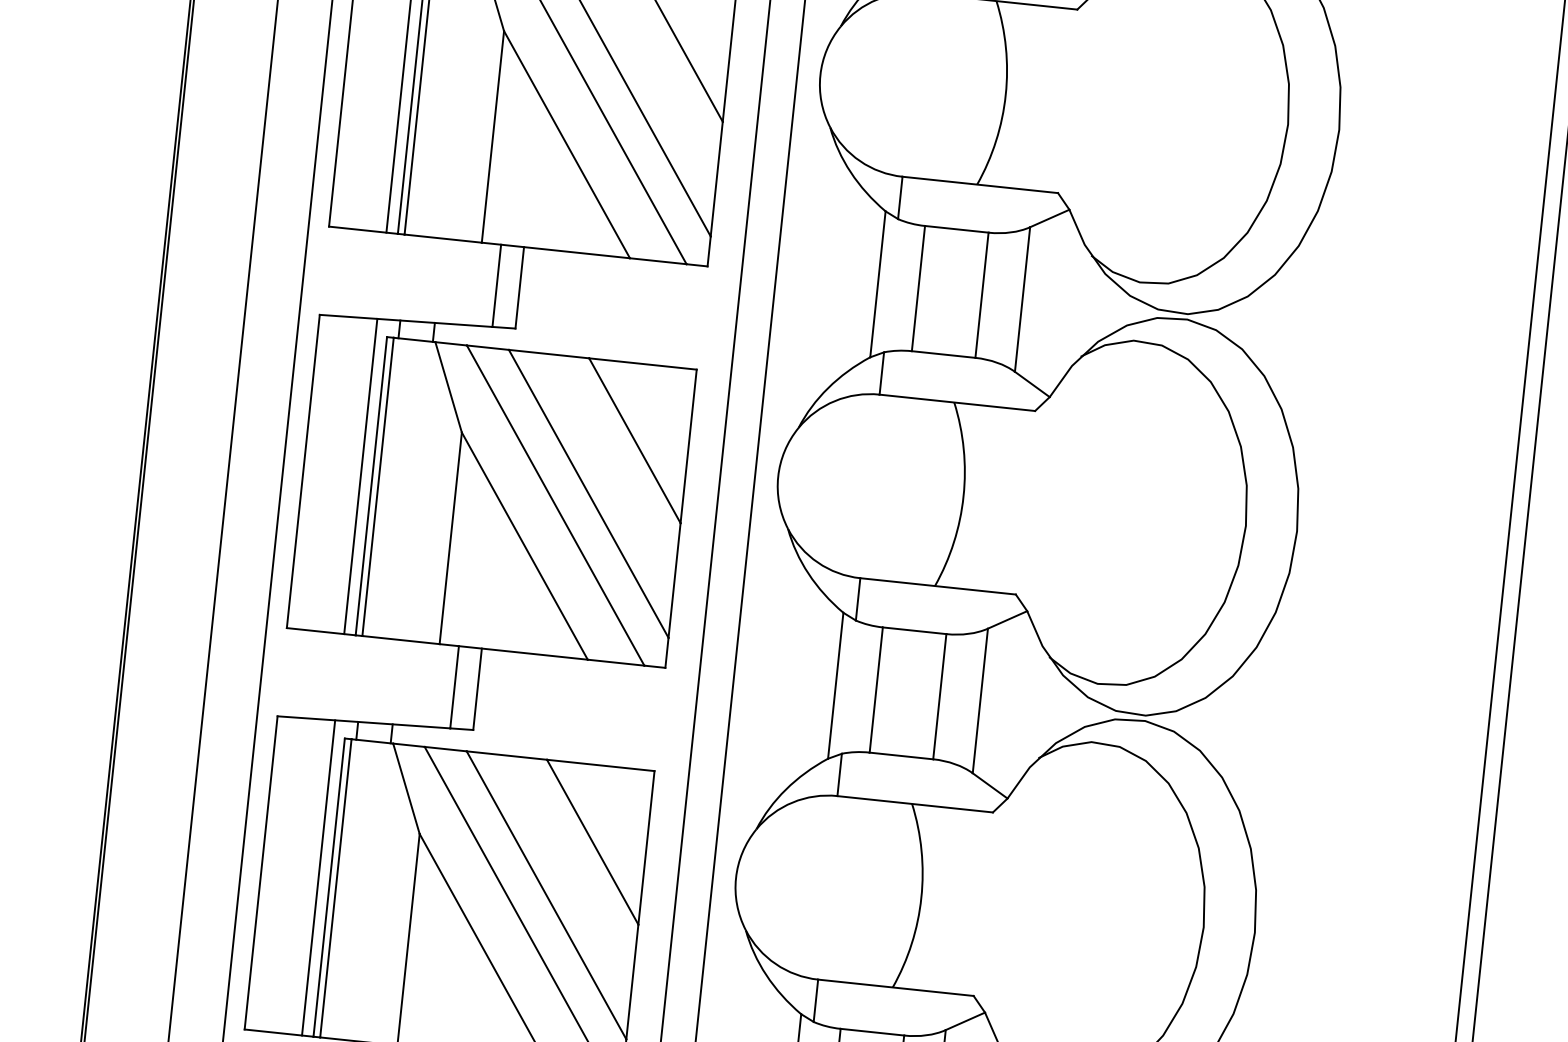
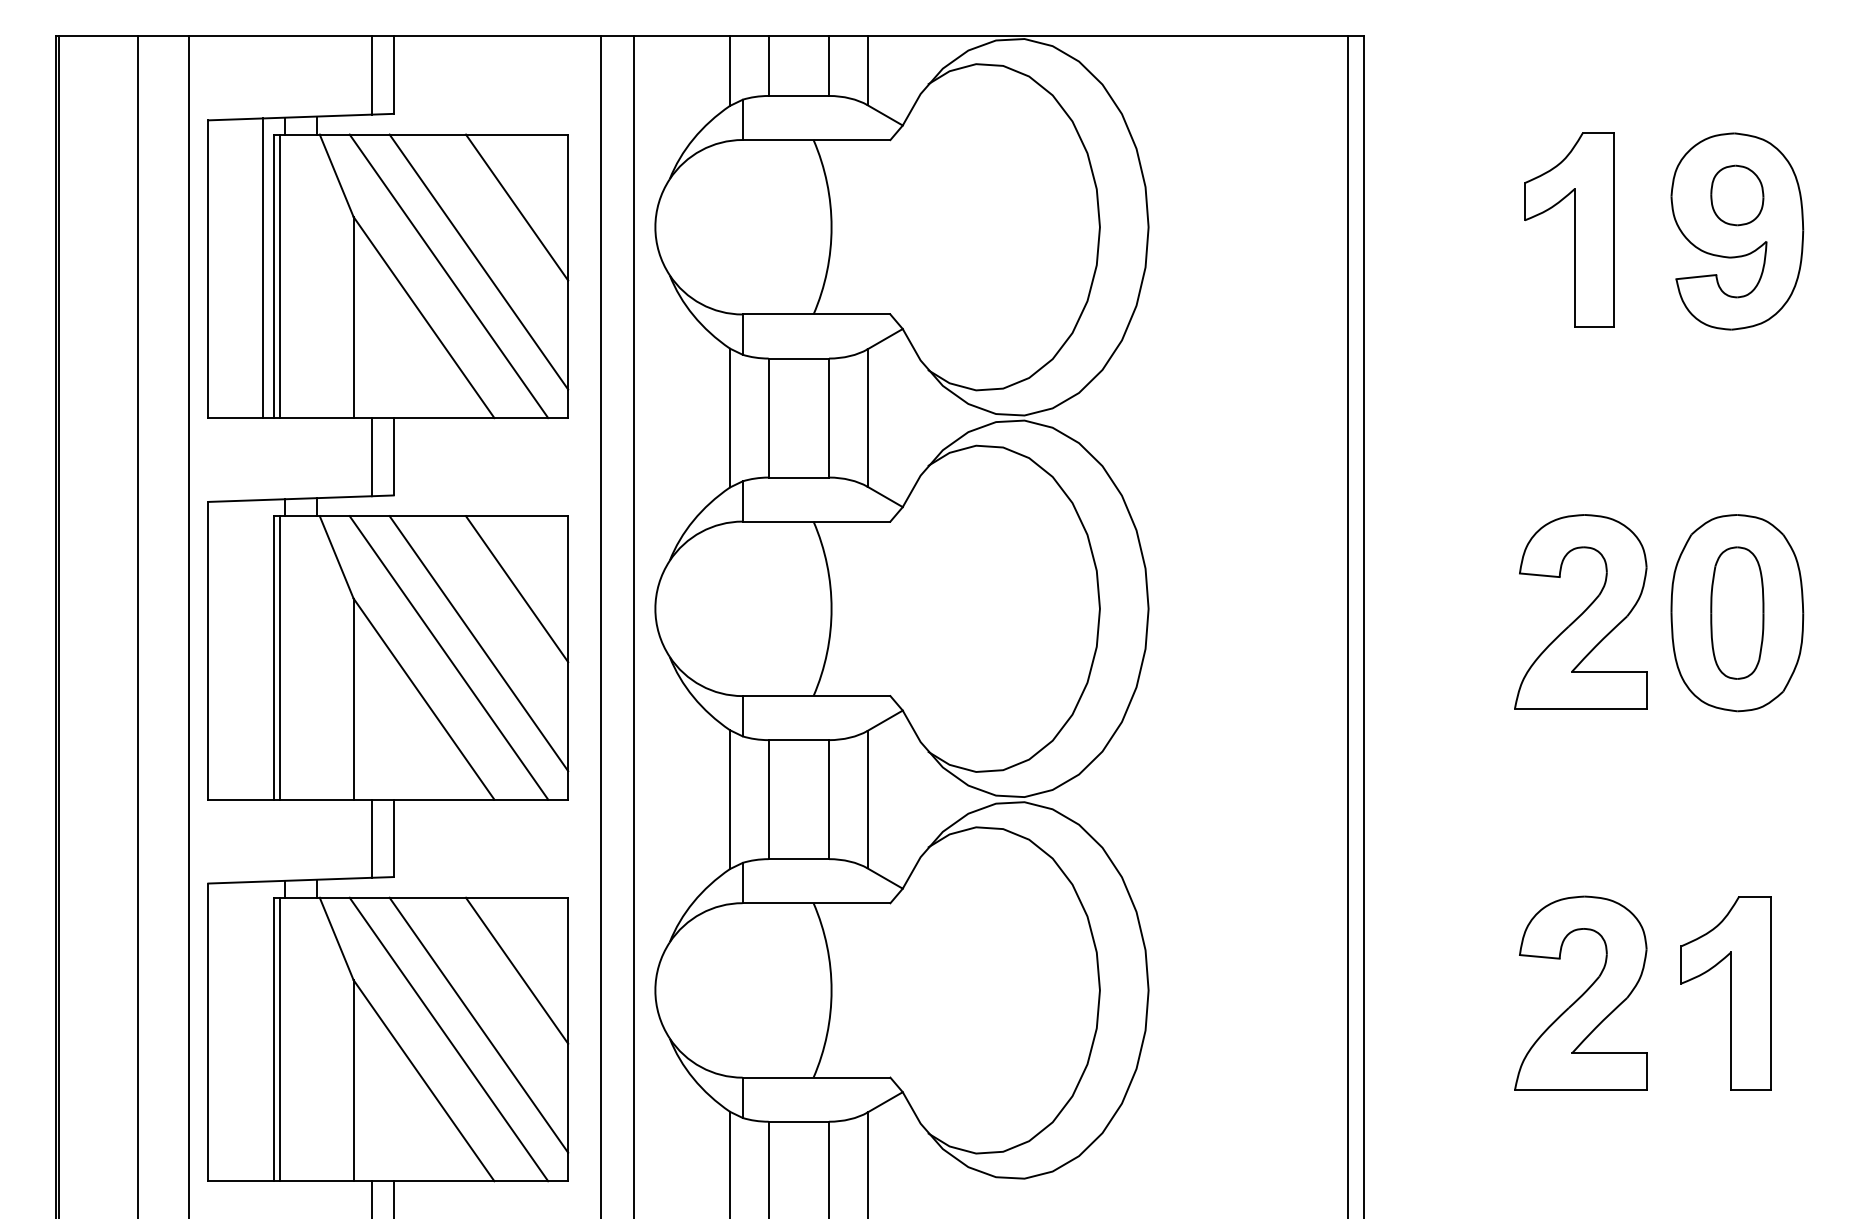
line: (360, 476) -> (262, 649), removed
line: (318, 877) -> (262, 1031), removed

